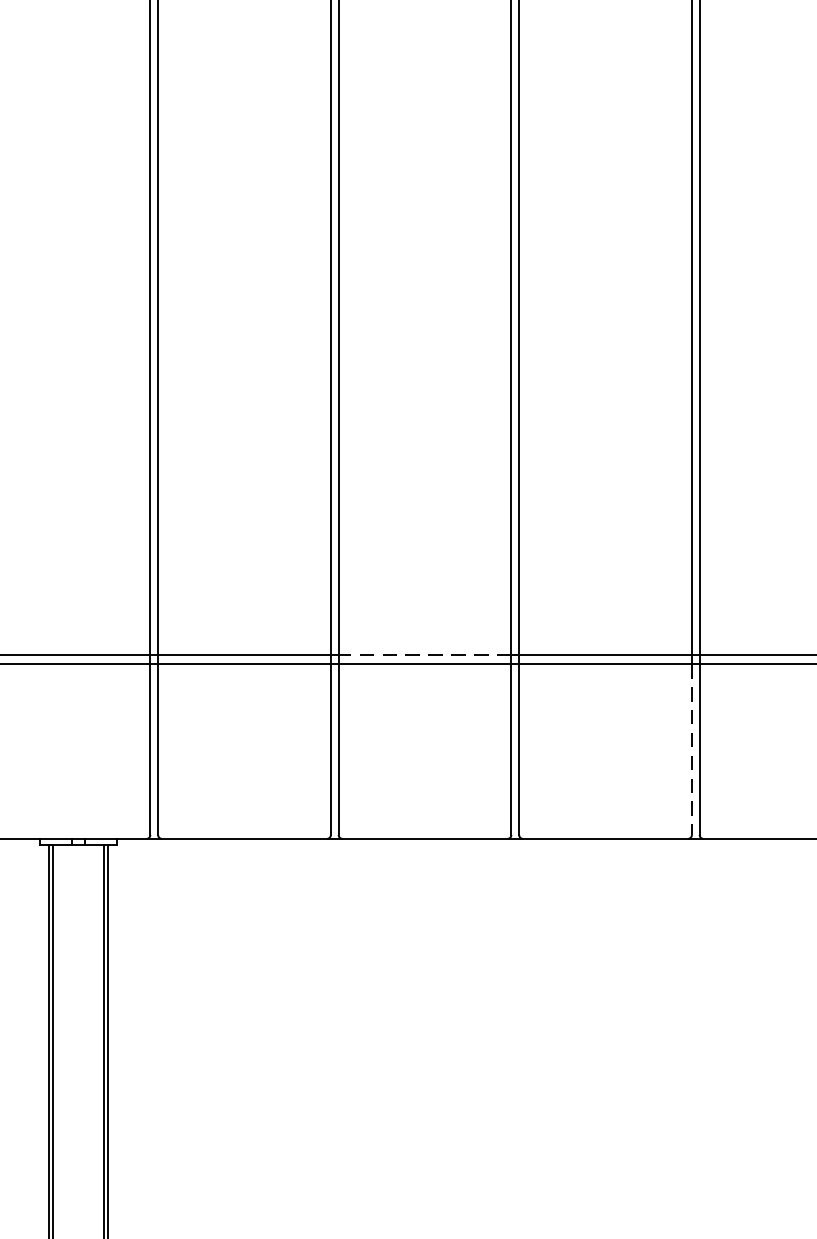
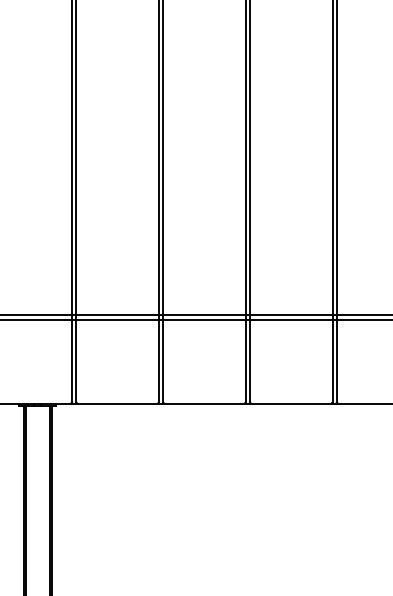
line: (425, 653) -> (204, 314), dashed -> solid
line: (691, 751) -> (332, 361), dashed -> solid

